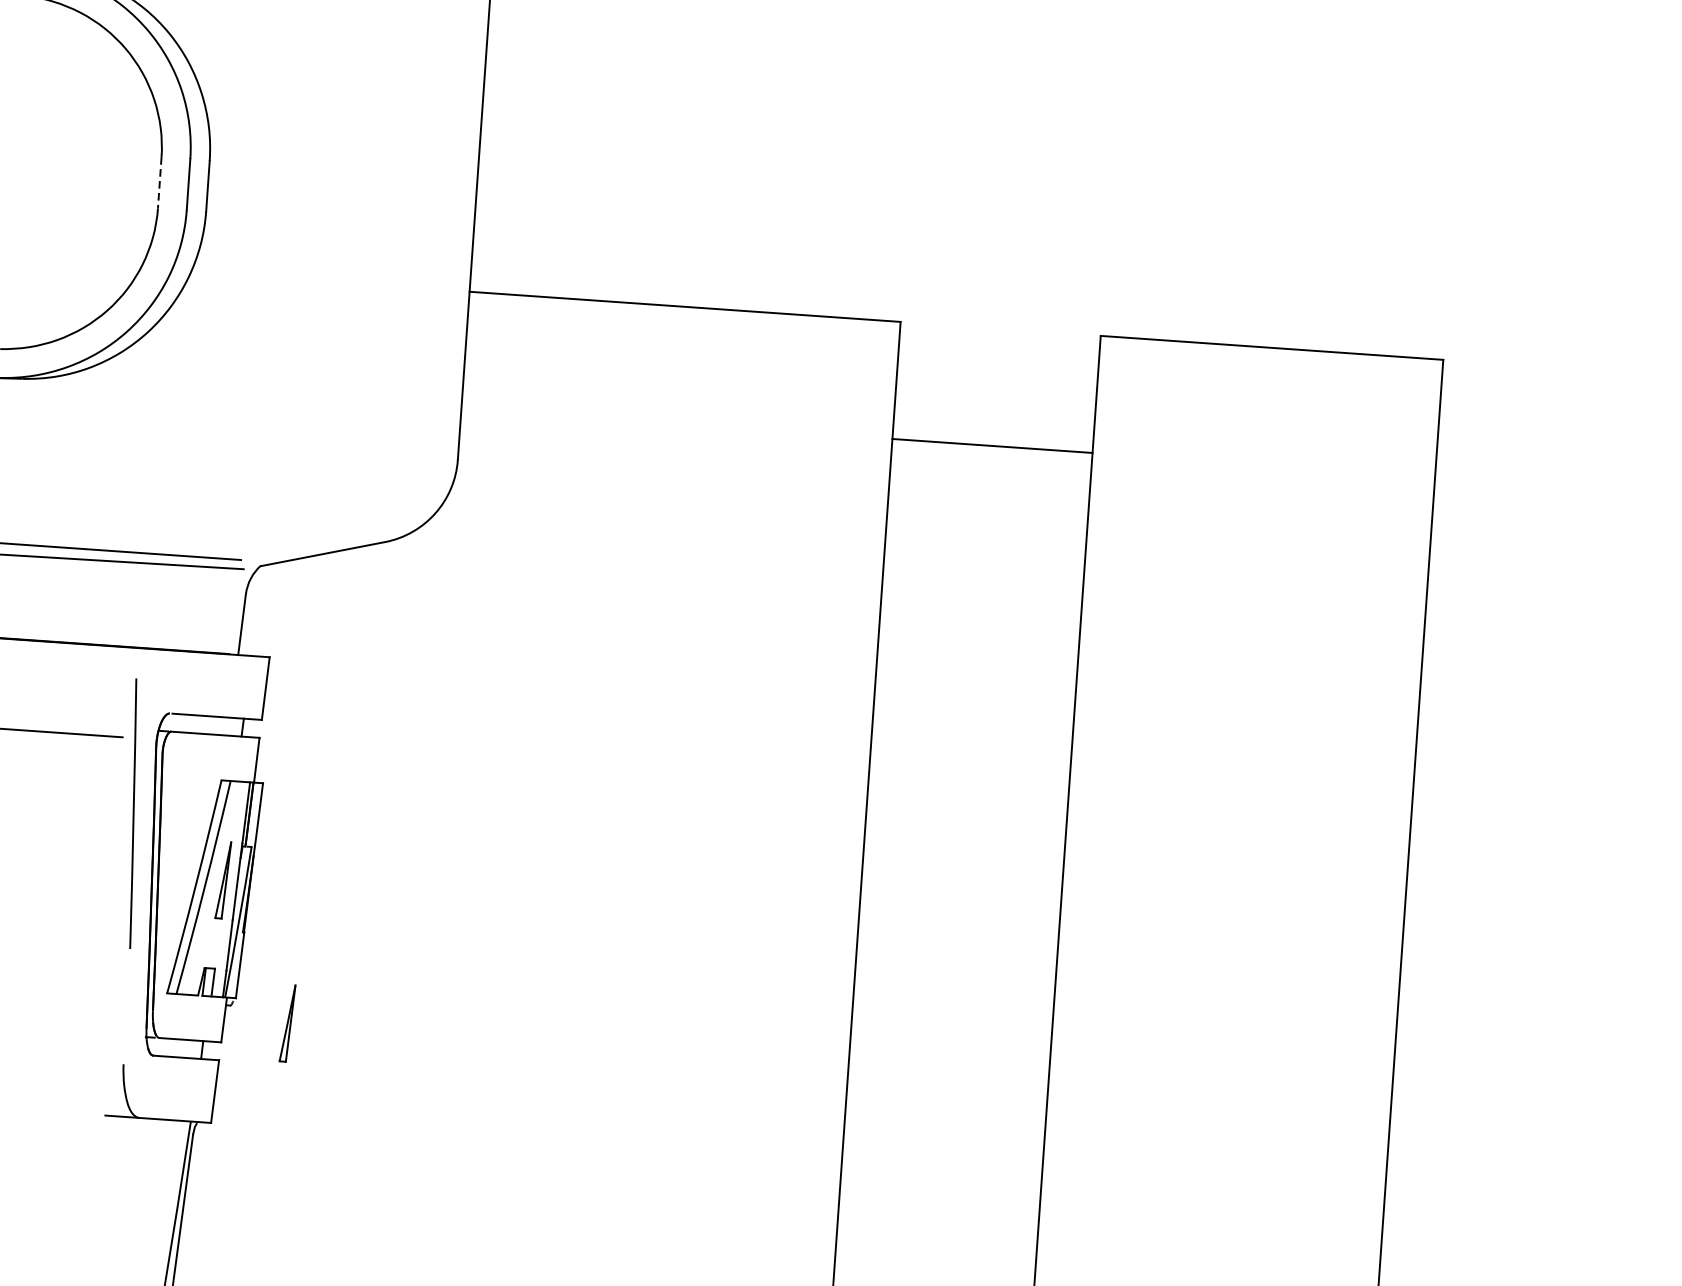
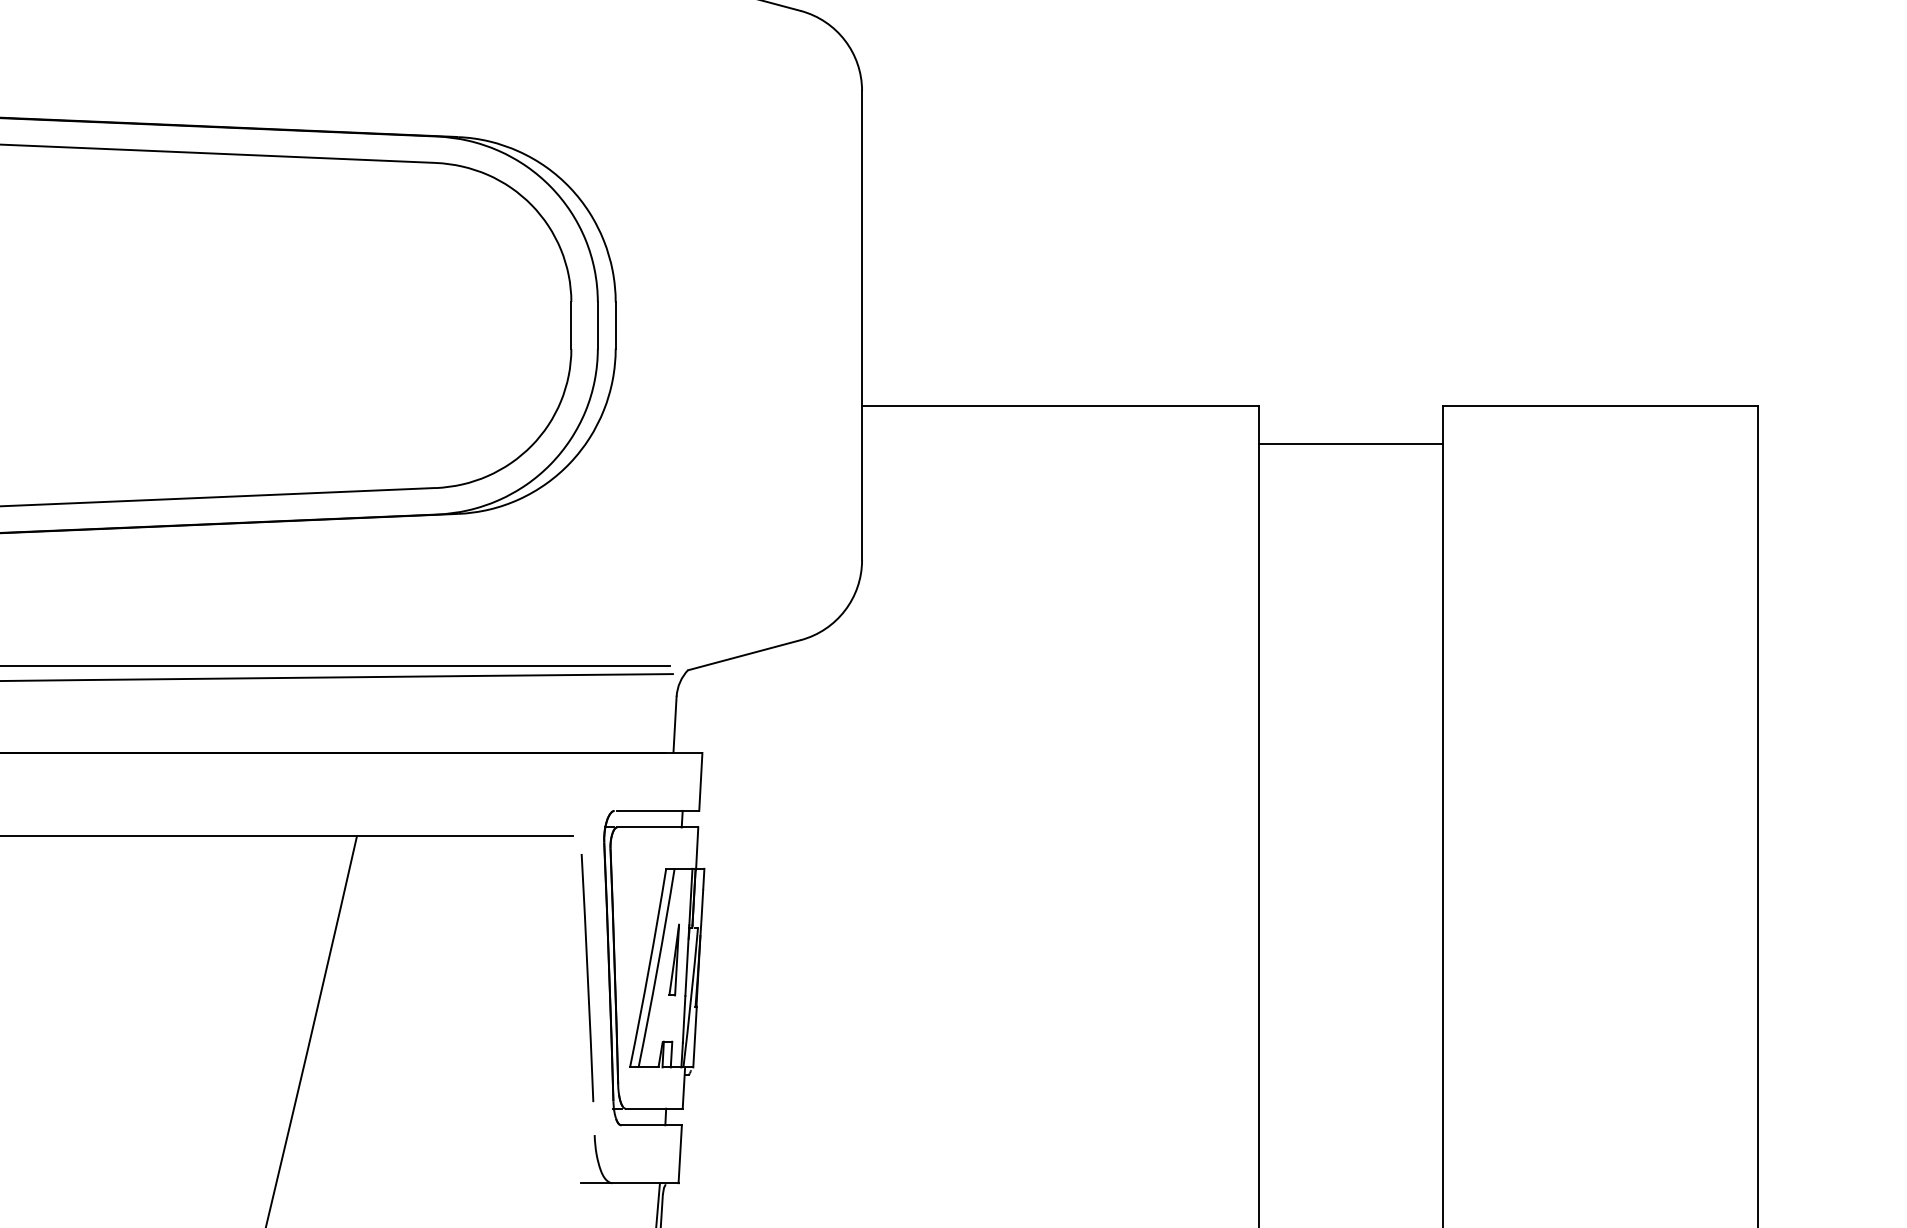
line: (159, 182) -> (571, 325), dashed -> solid
line: (992, 446) -> (1350, 444), moved
line: (133, 814) -> (587, 978), moved
part: (286, 1022) -> (741, 1086), removed

